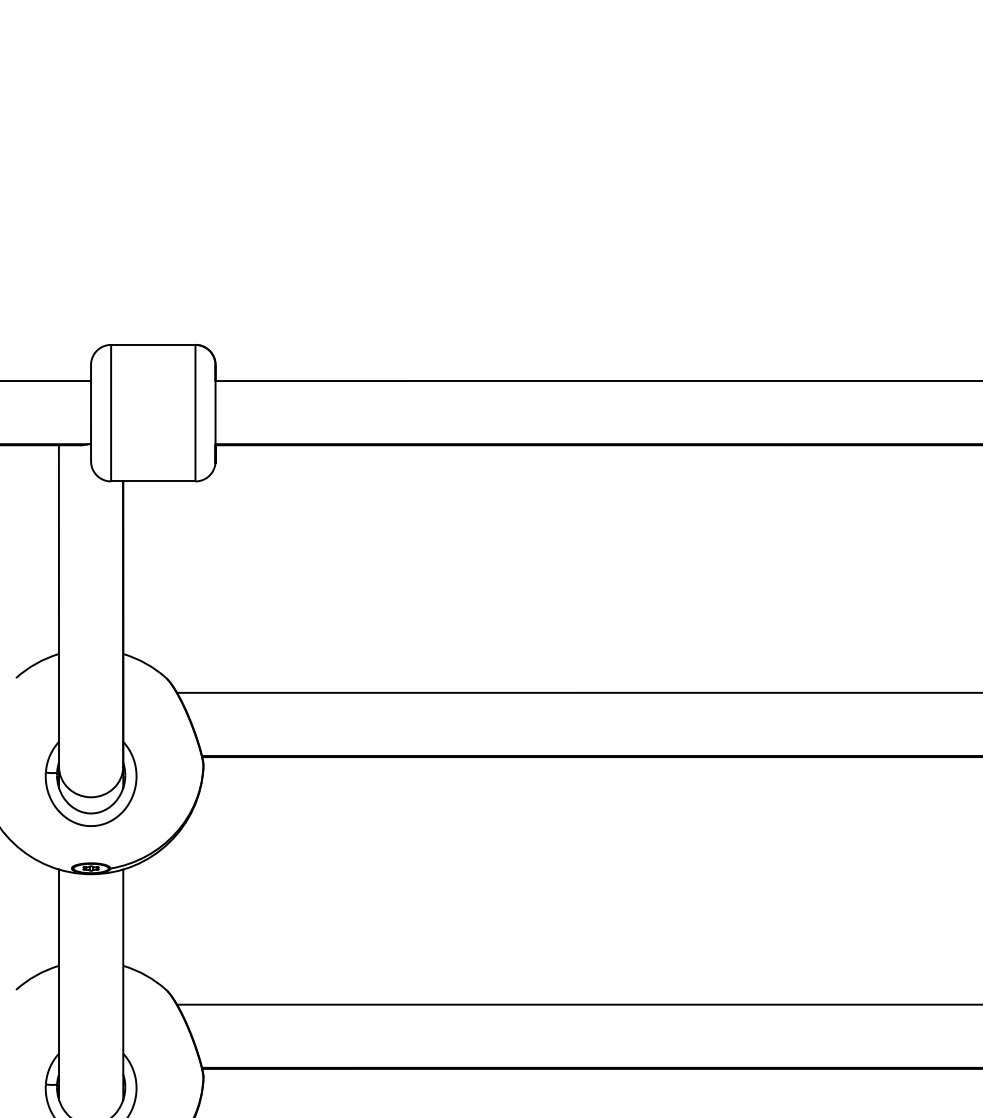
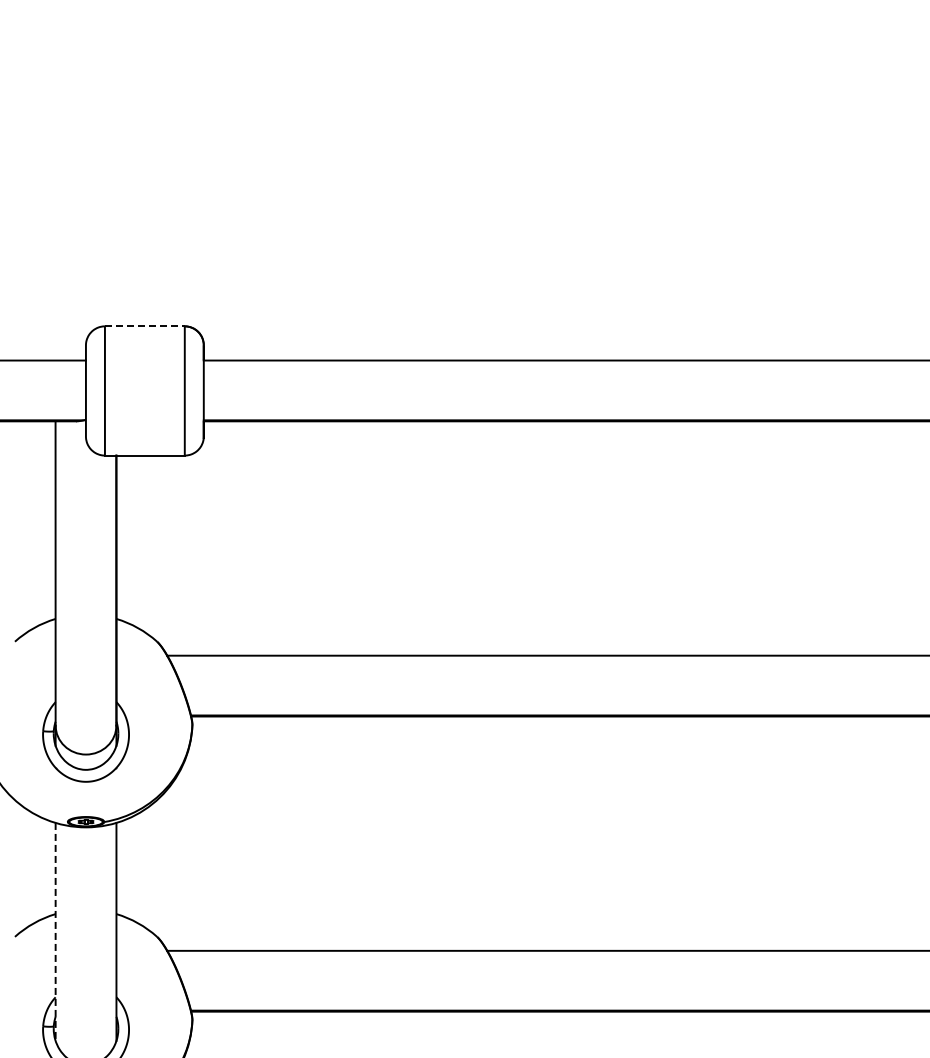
line: (152, 345) -> (144, 326), solid -> dashed
line: (58, 985) -> (55, 932), solid -> dashed

